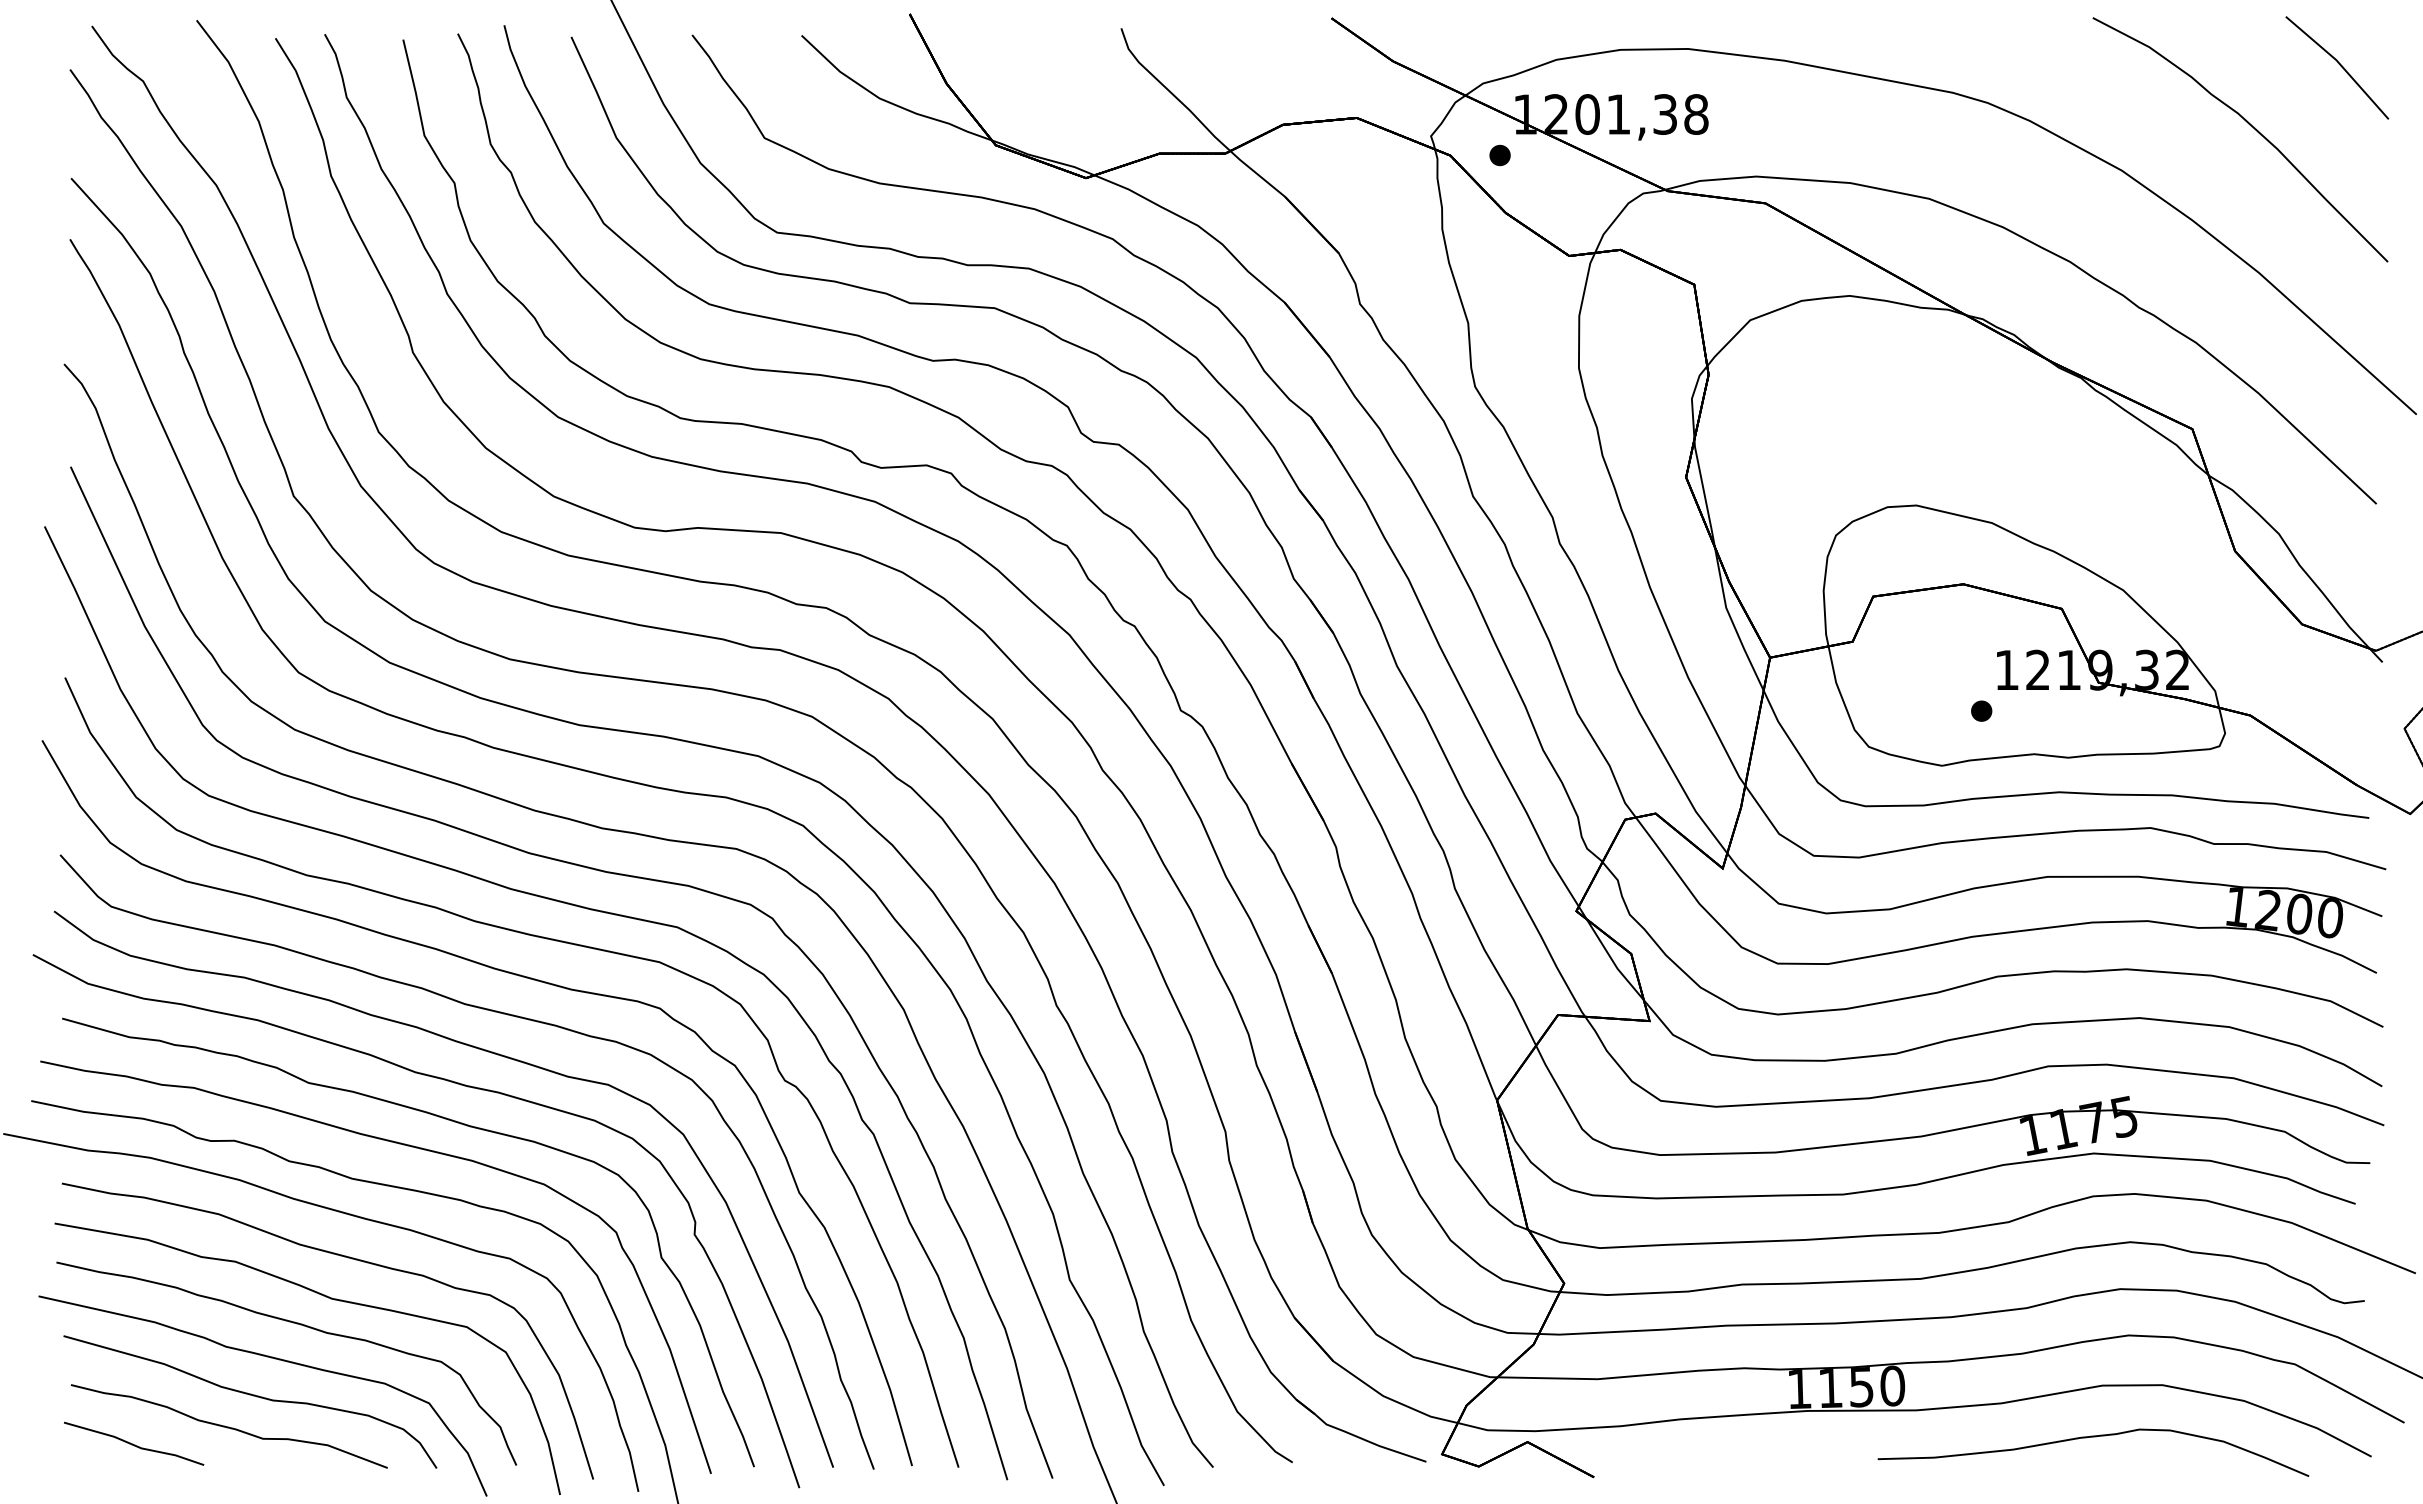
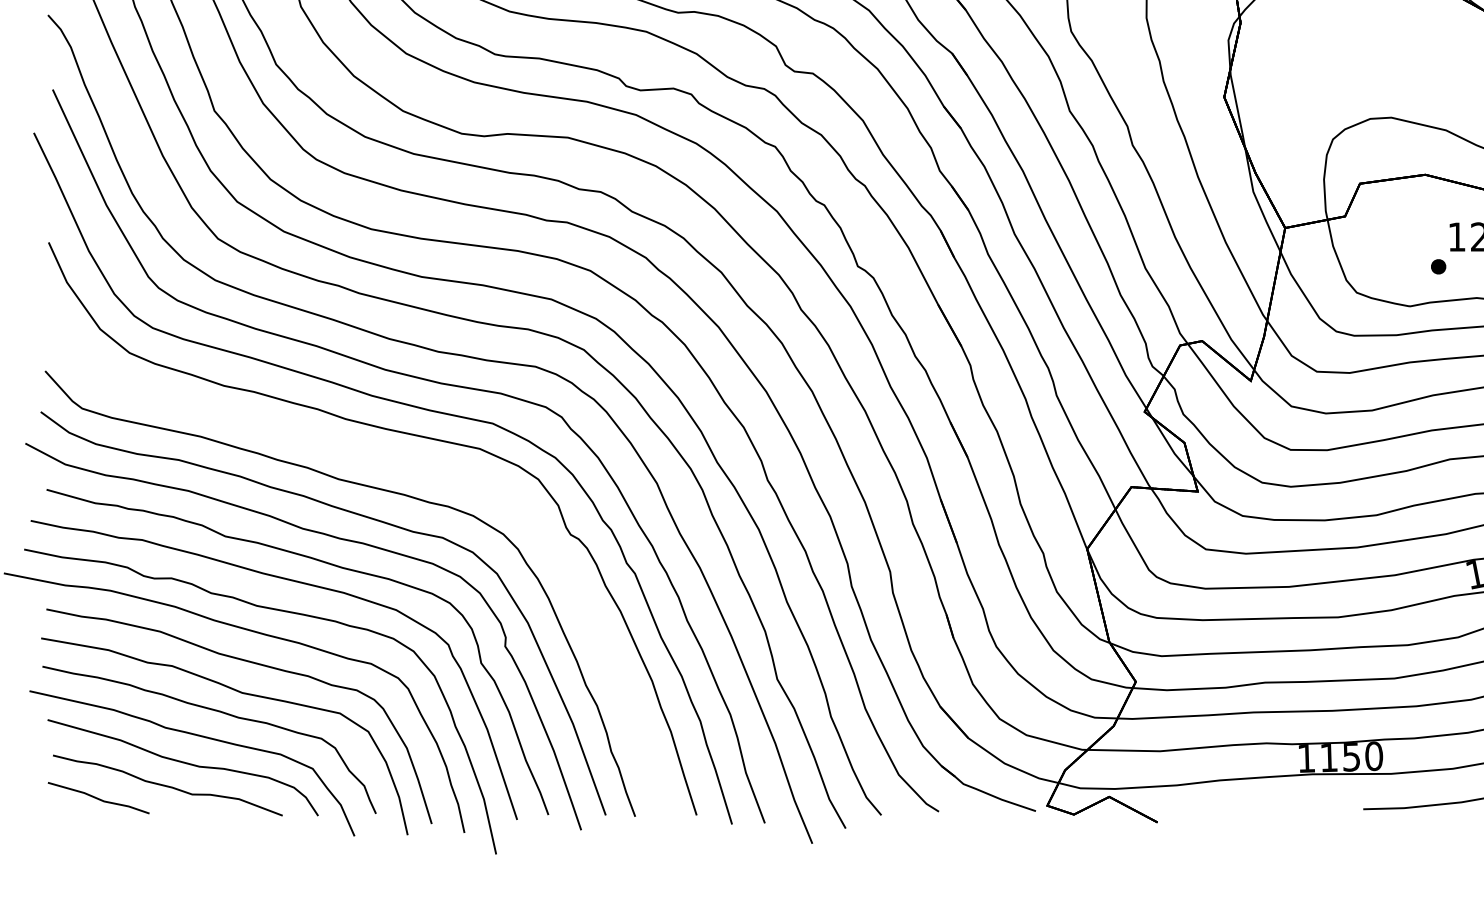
part: (507, 973) -> (369, 457), removed

